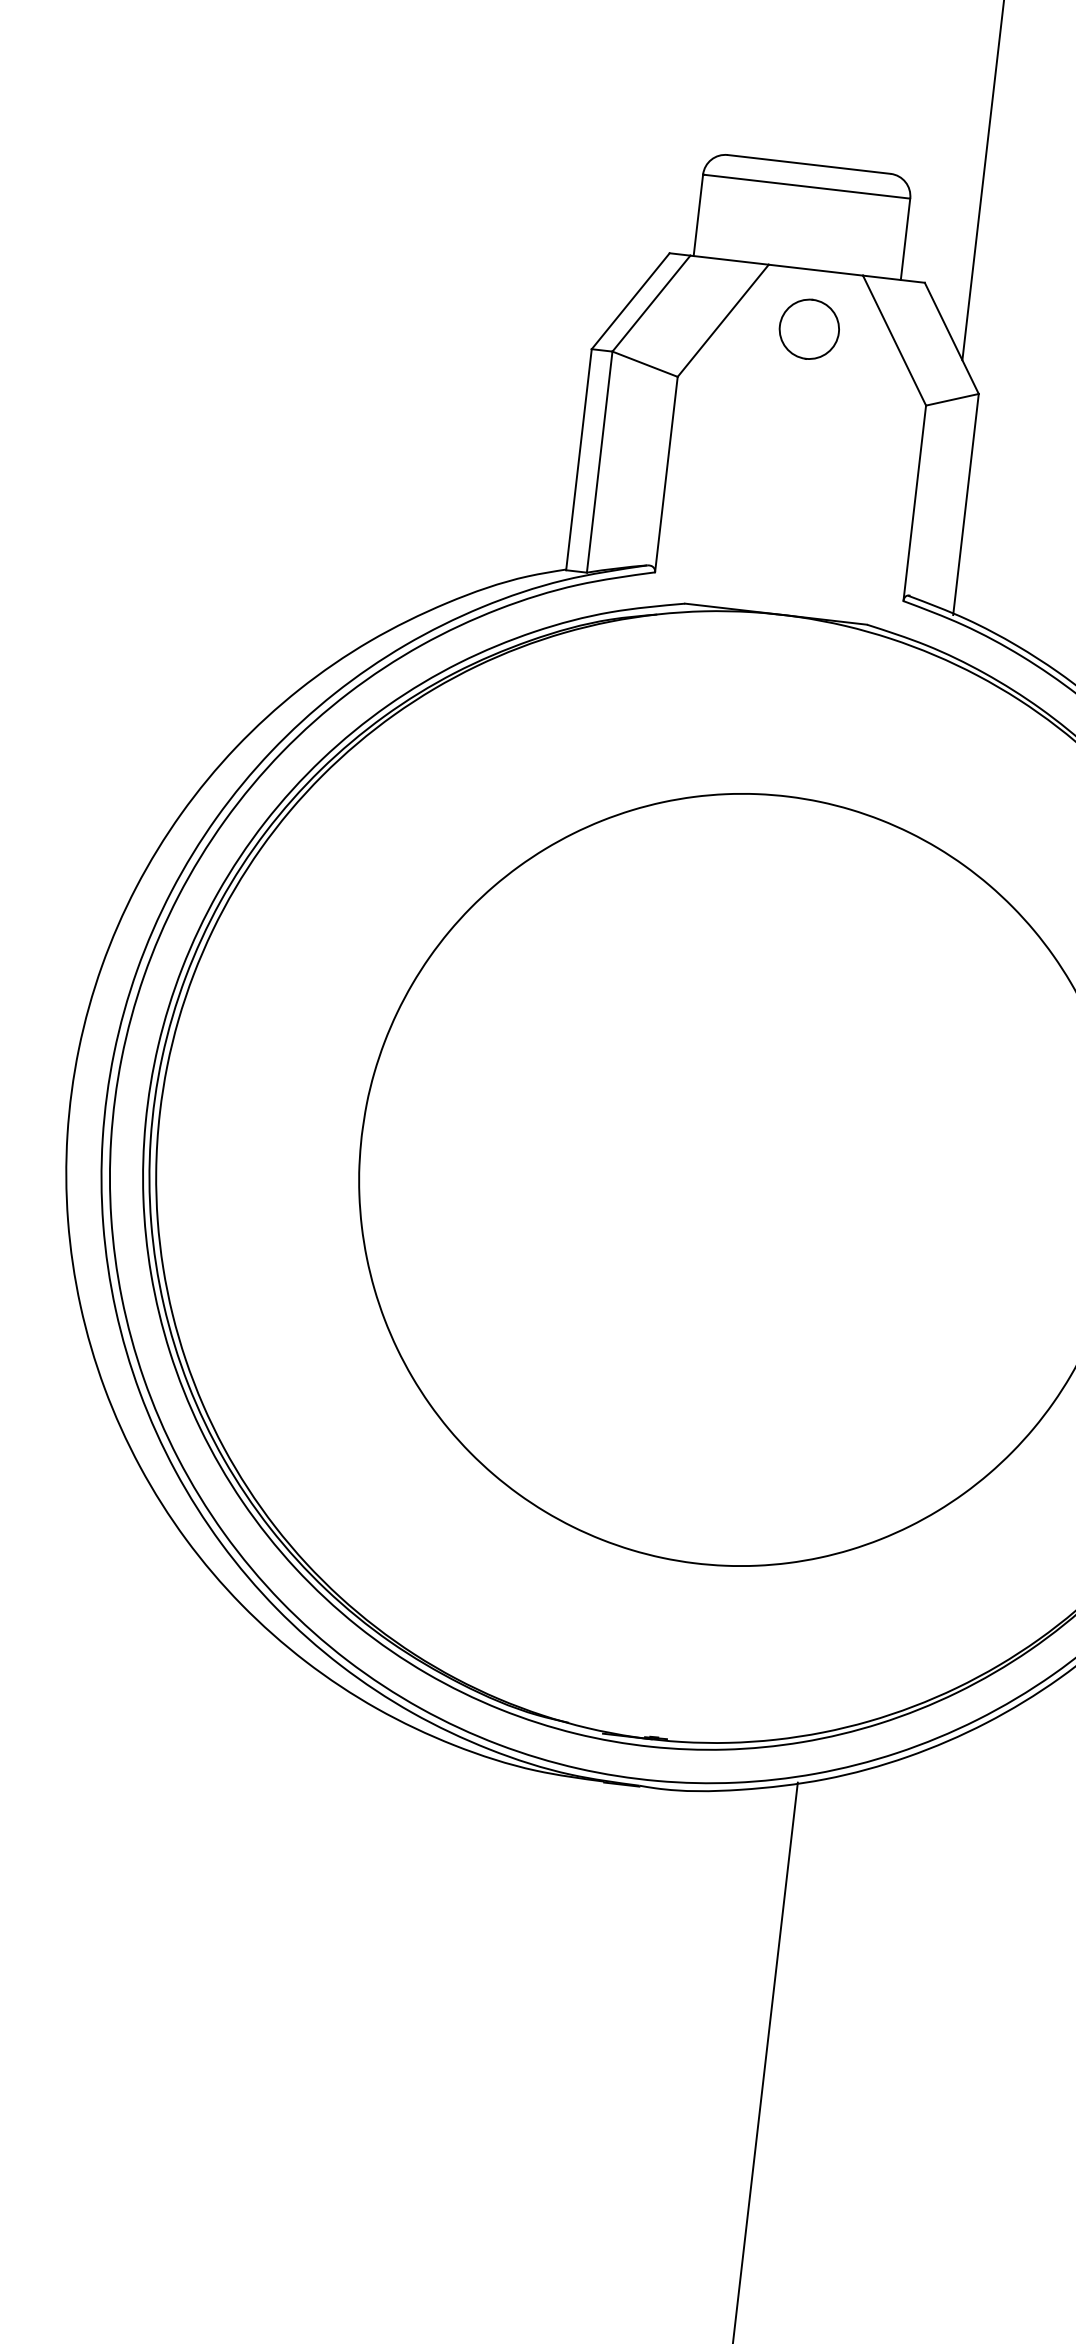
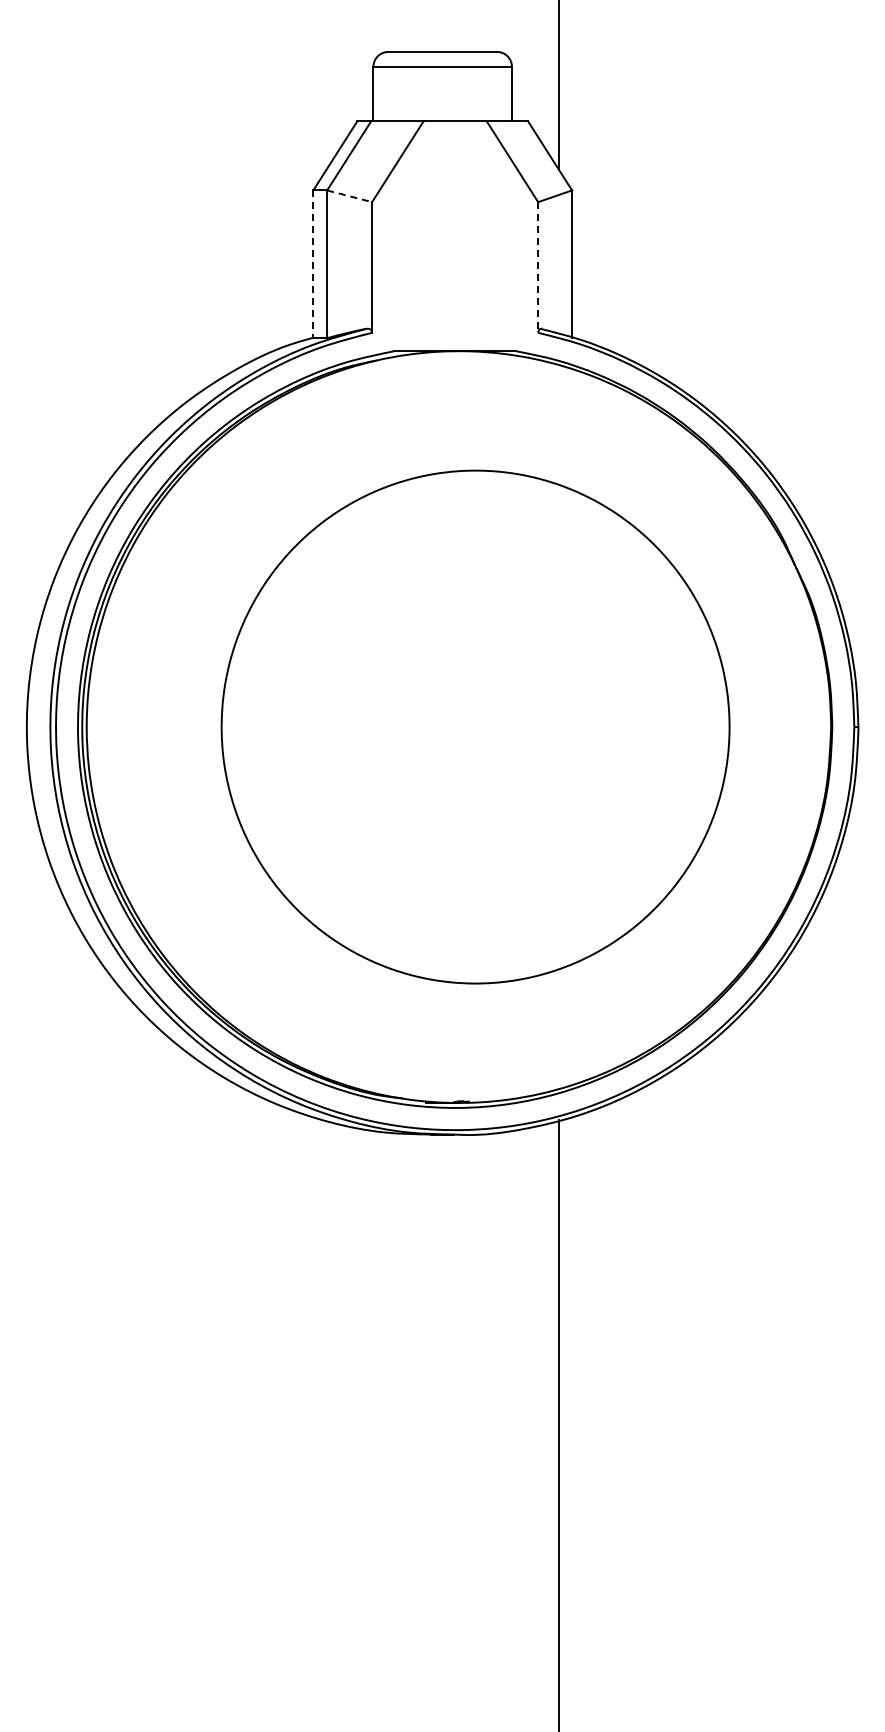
circle: (808, 328) -> (454, 160), removed
line: (646, 364) -> (350, 196), solid -> dashed
line: (579, 460) -> (313, 264), solid -> dashed
line: (915, 503) -> (538, 267), solid -> dashed

